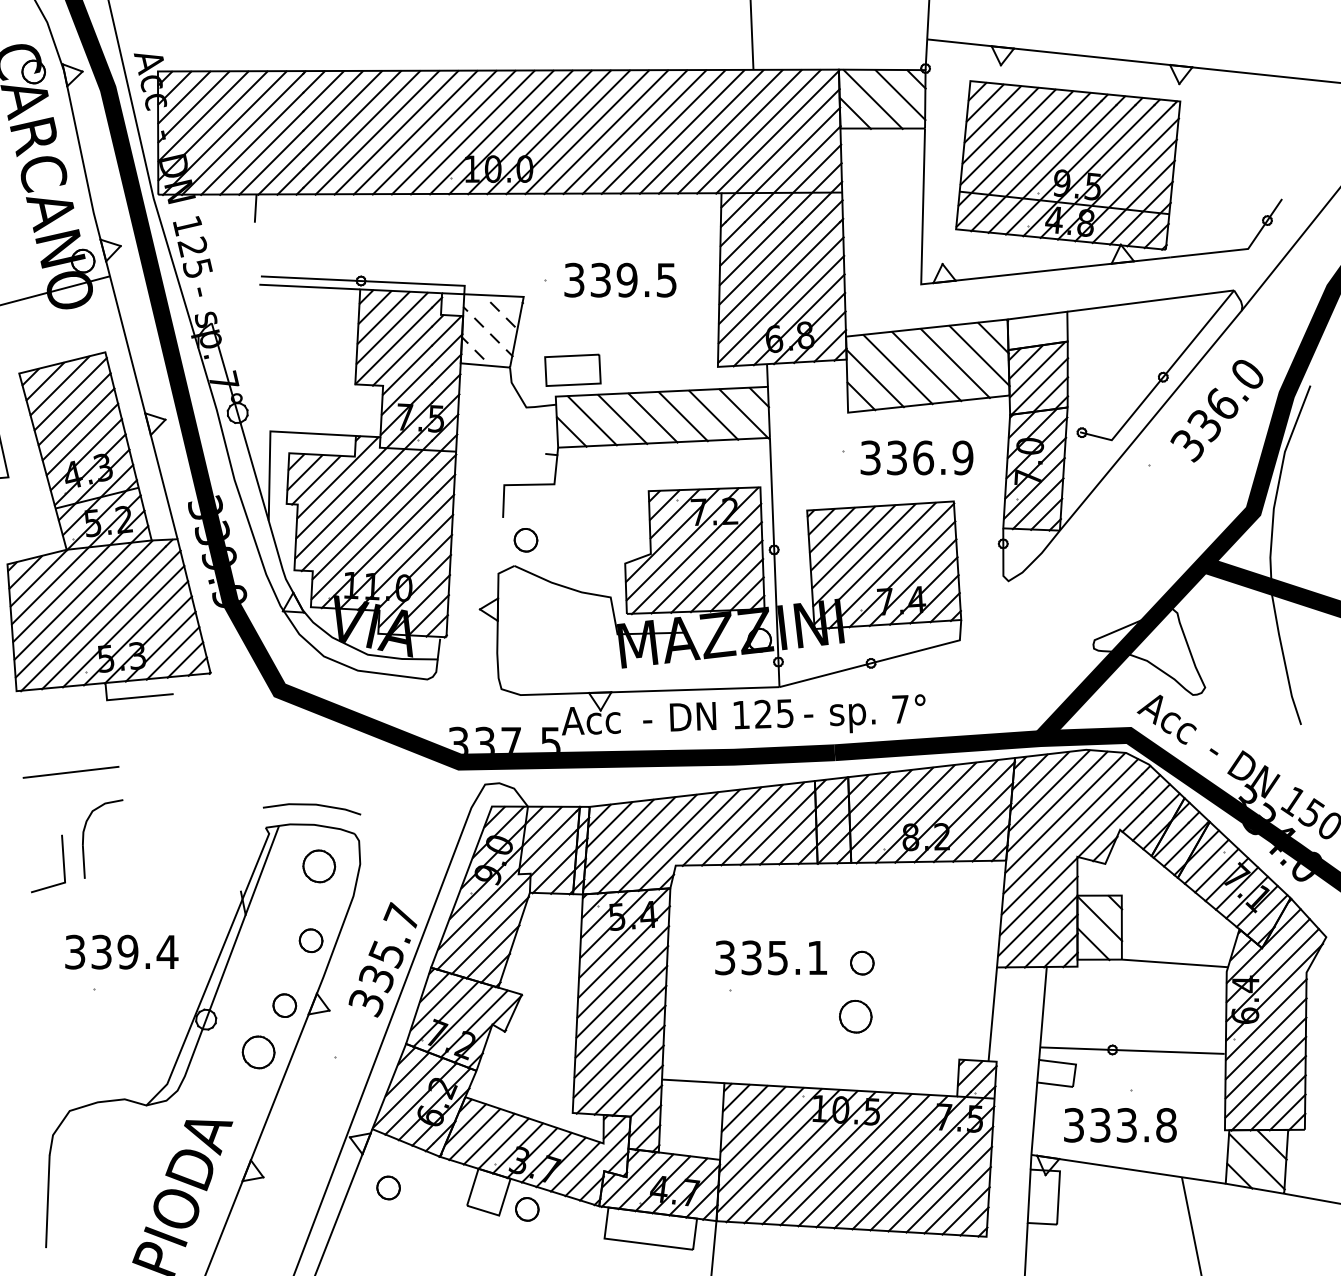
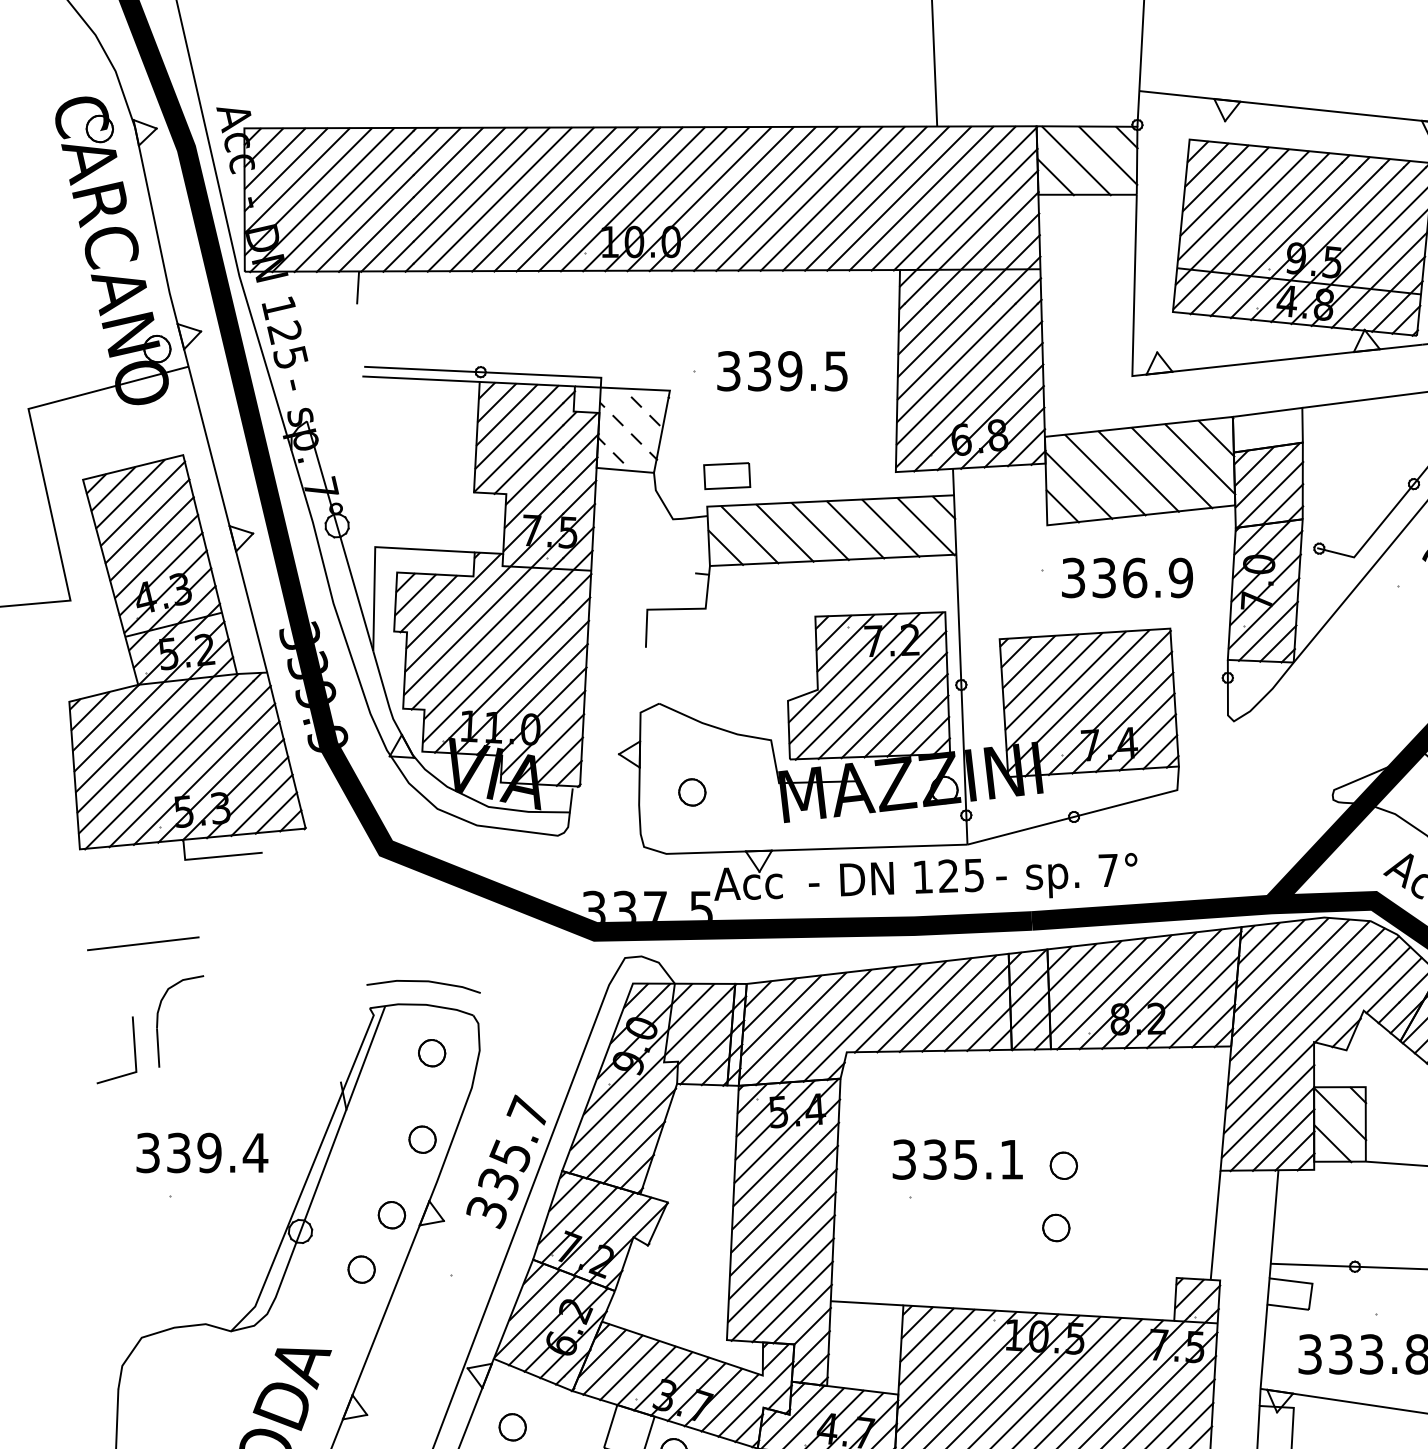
part: (572, 370) -> (726, 476), size x0.71
part: (525, 540) -> (691, 792), moved
part: (319, 866) -> (432, 1053), size x0.71
part: (855, 1016) -> (1055, 1227), size x0.71
part: (258, 1052) -> (361, 1269), size x0.71

